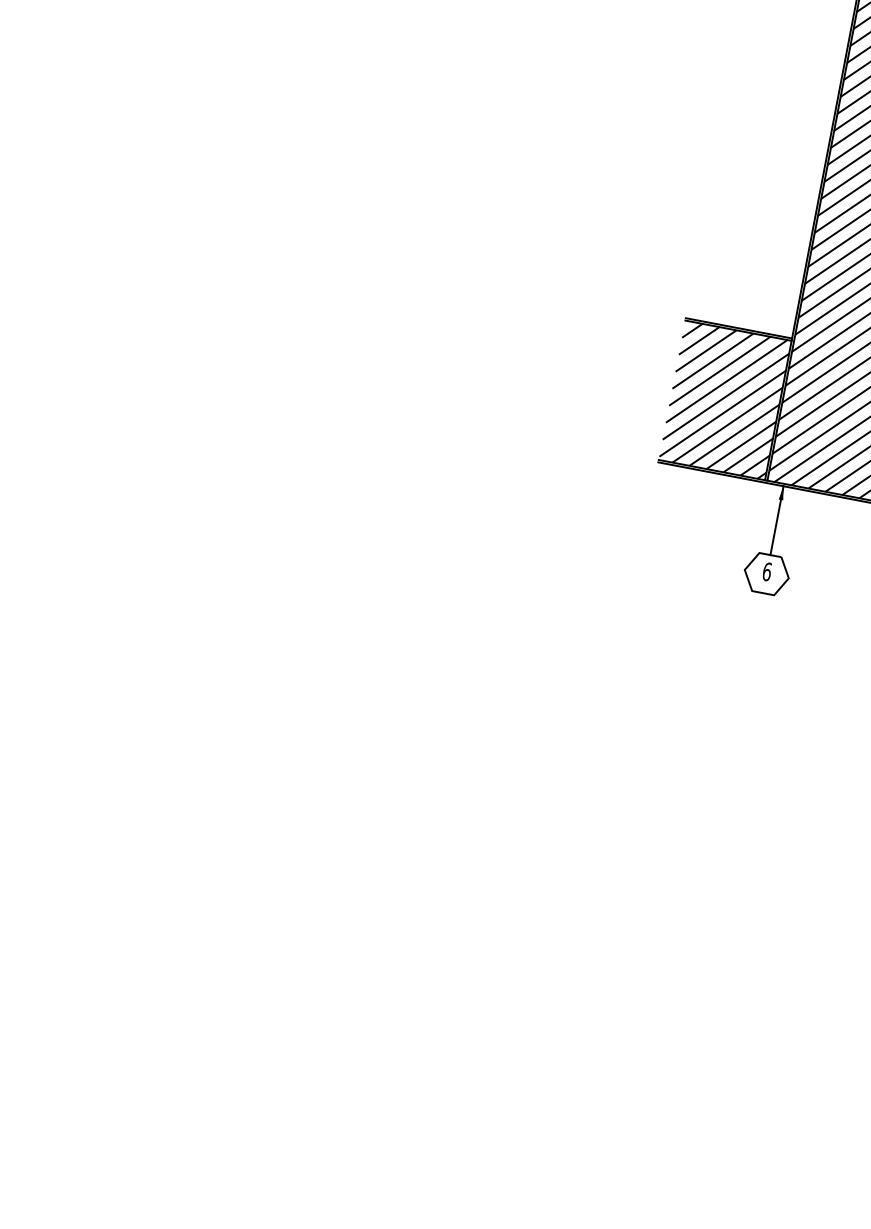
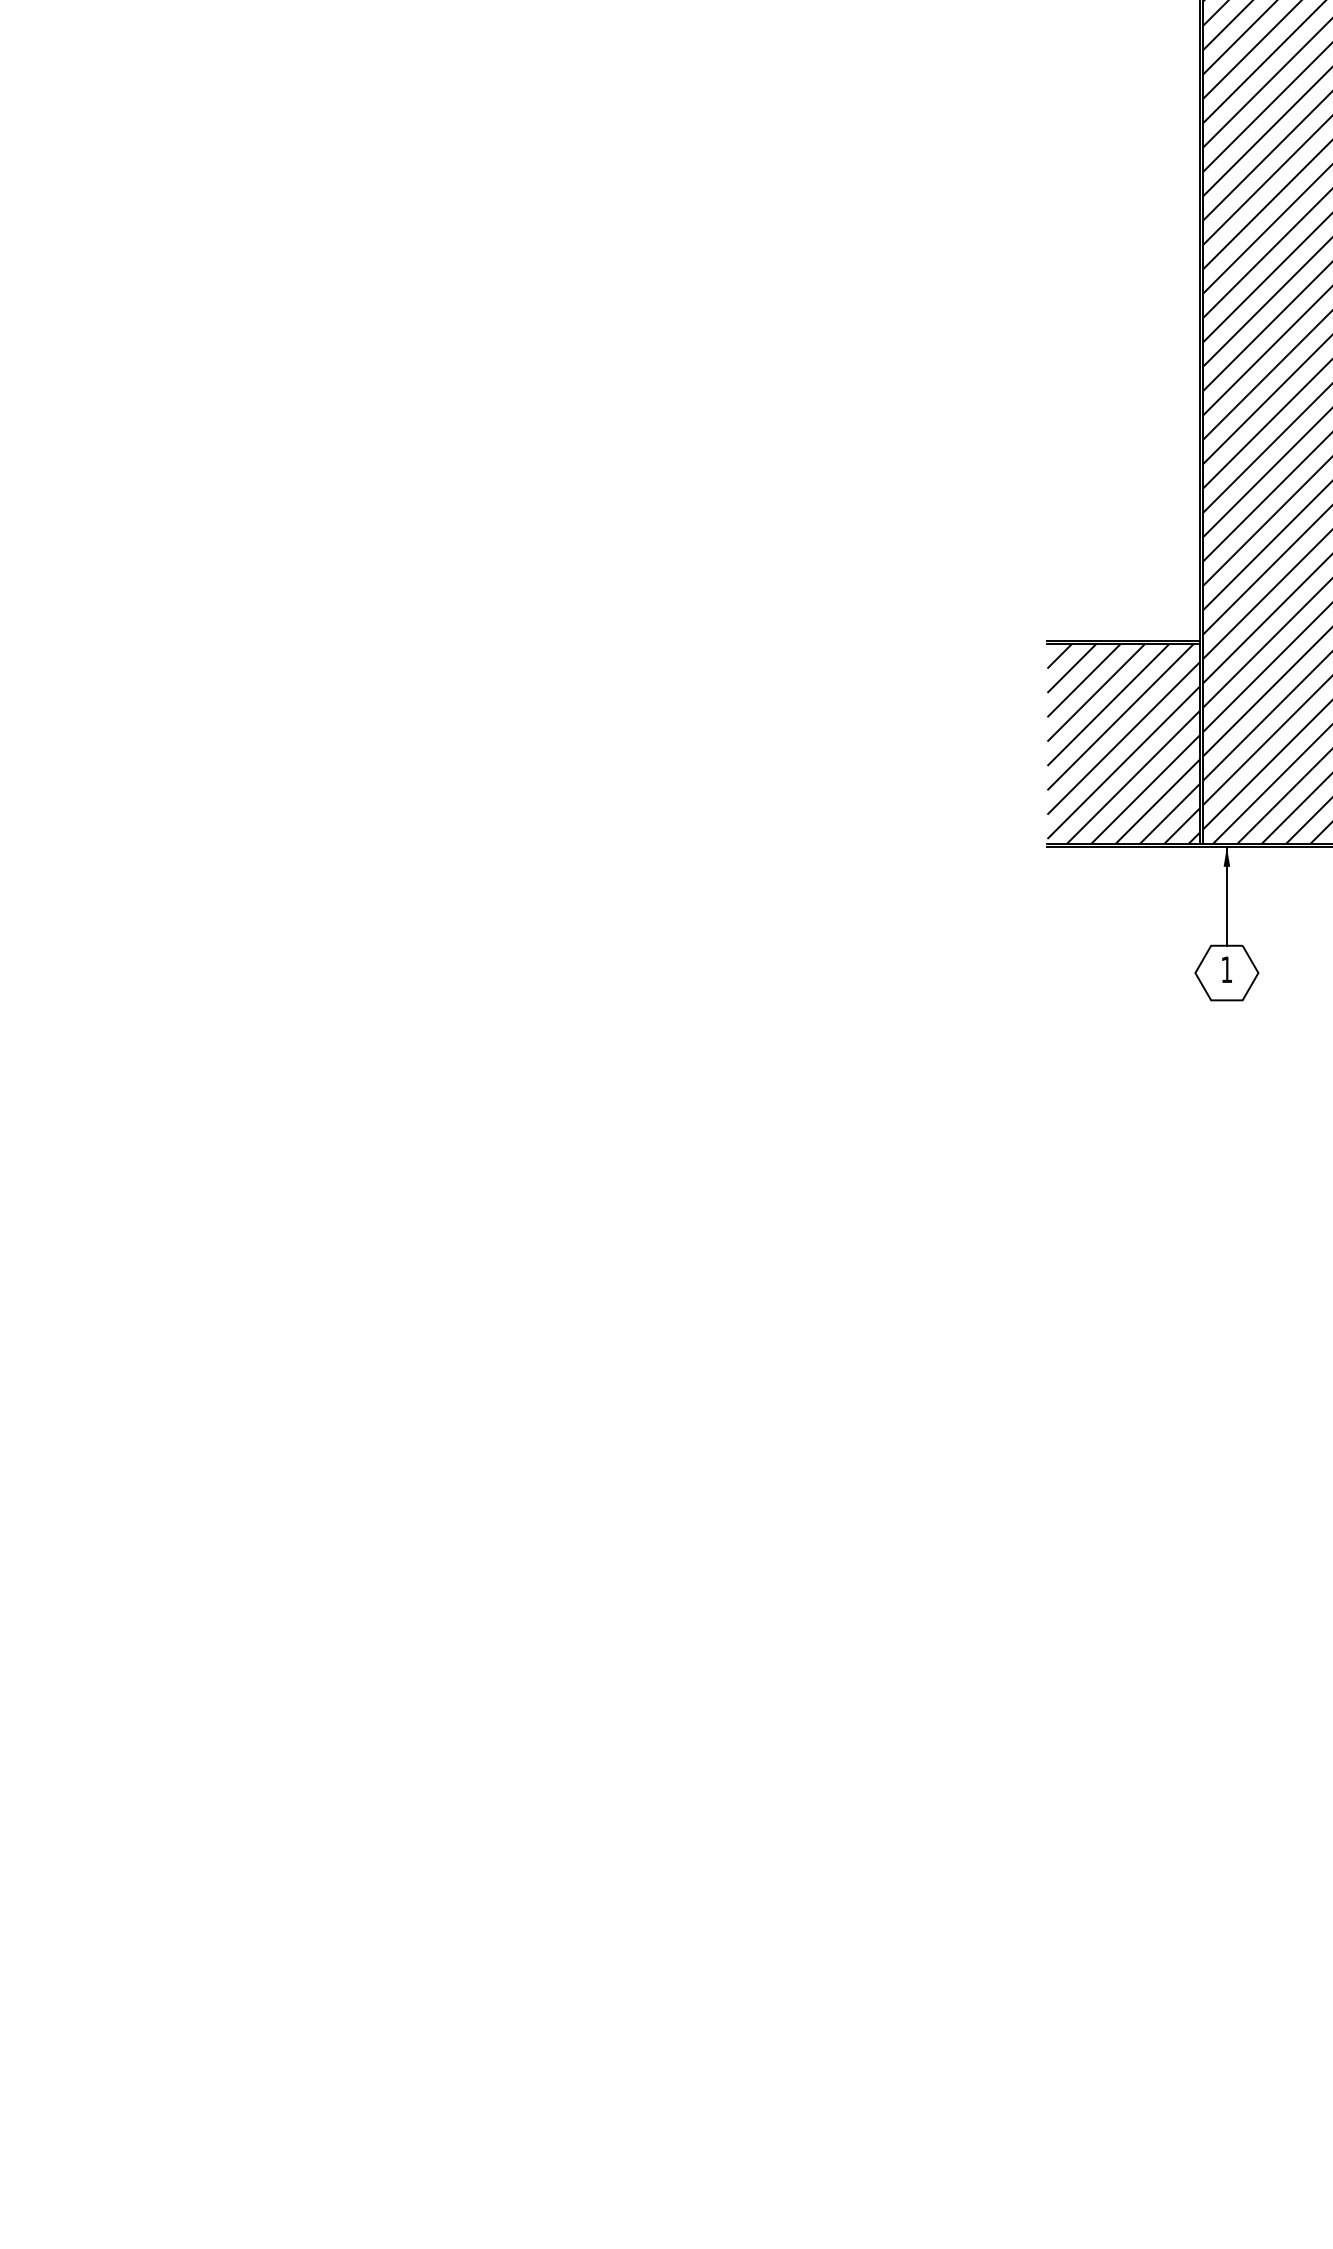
text: (767, 571) -> (1226, 969), 6 -> 1

